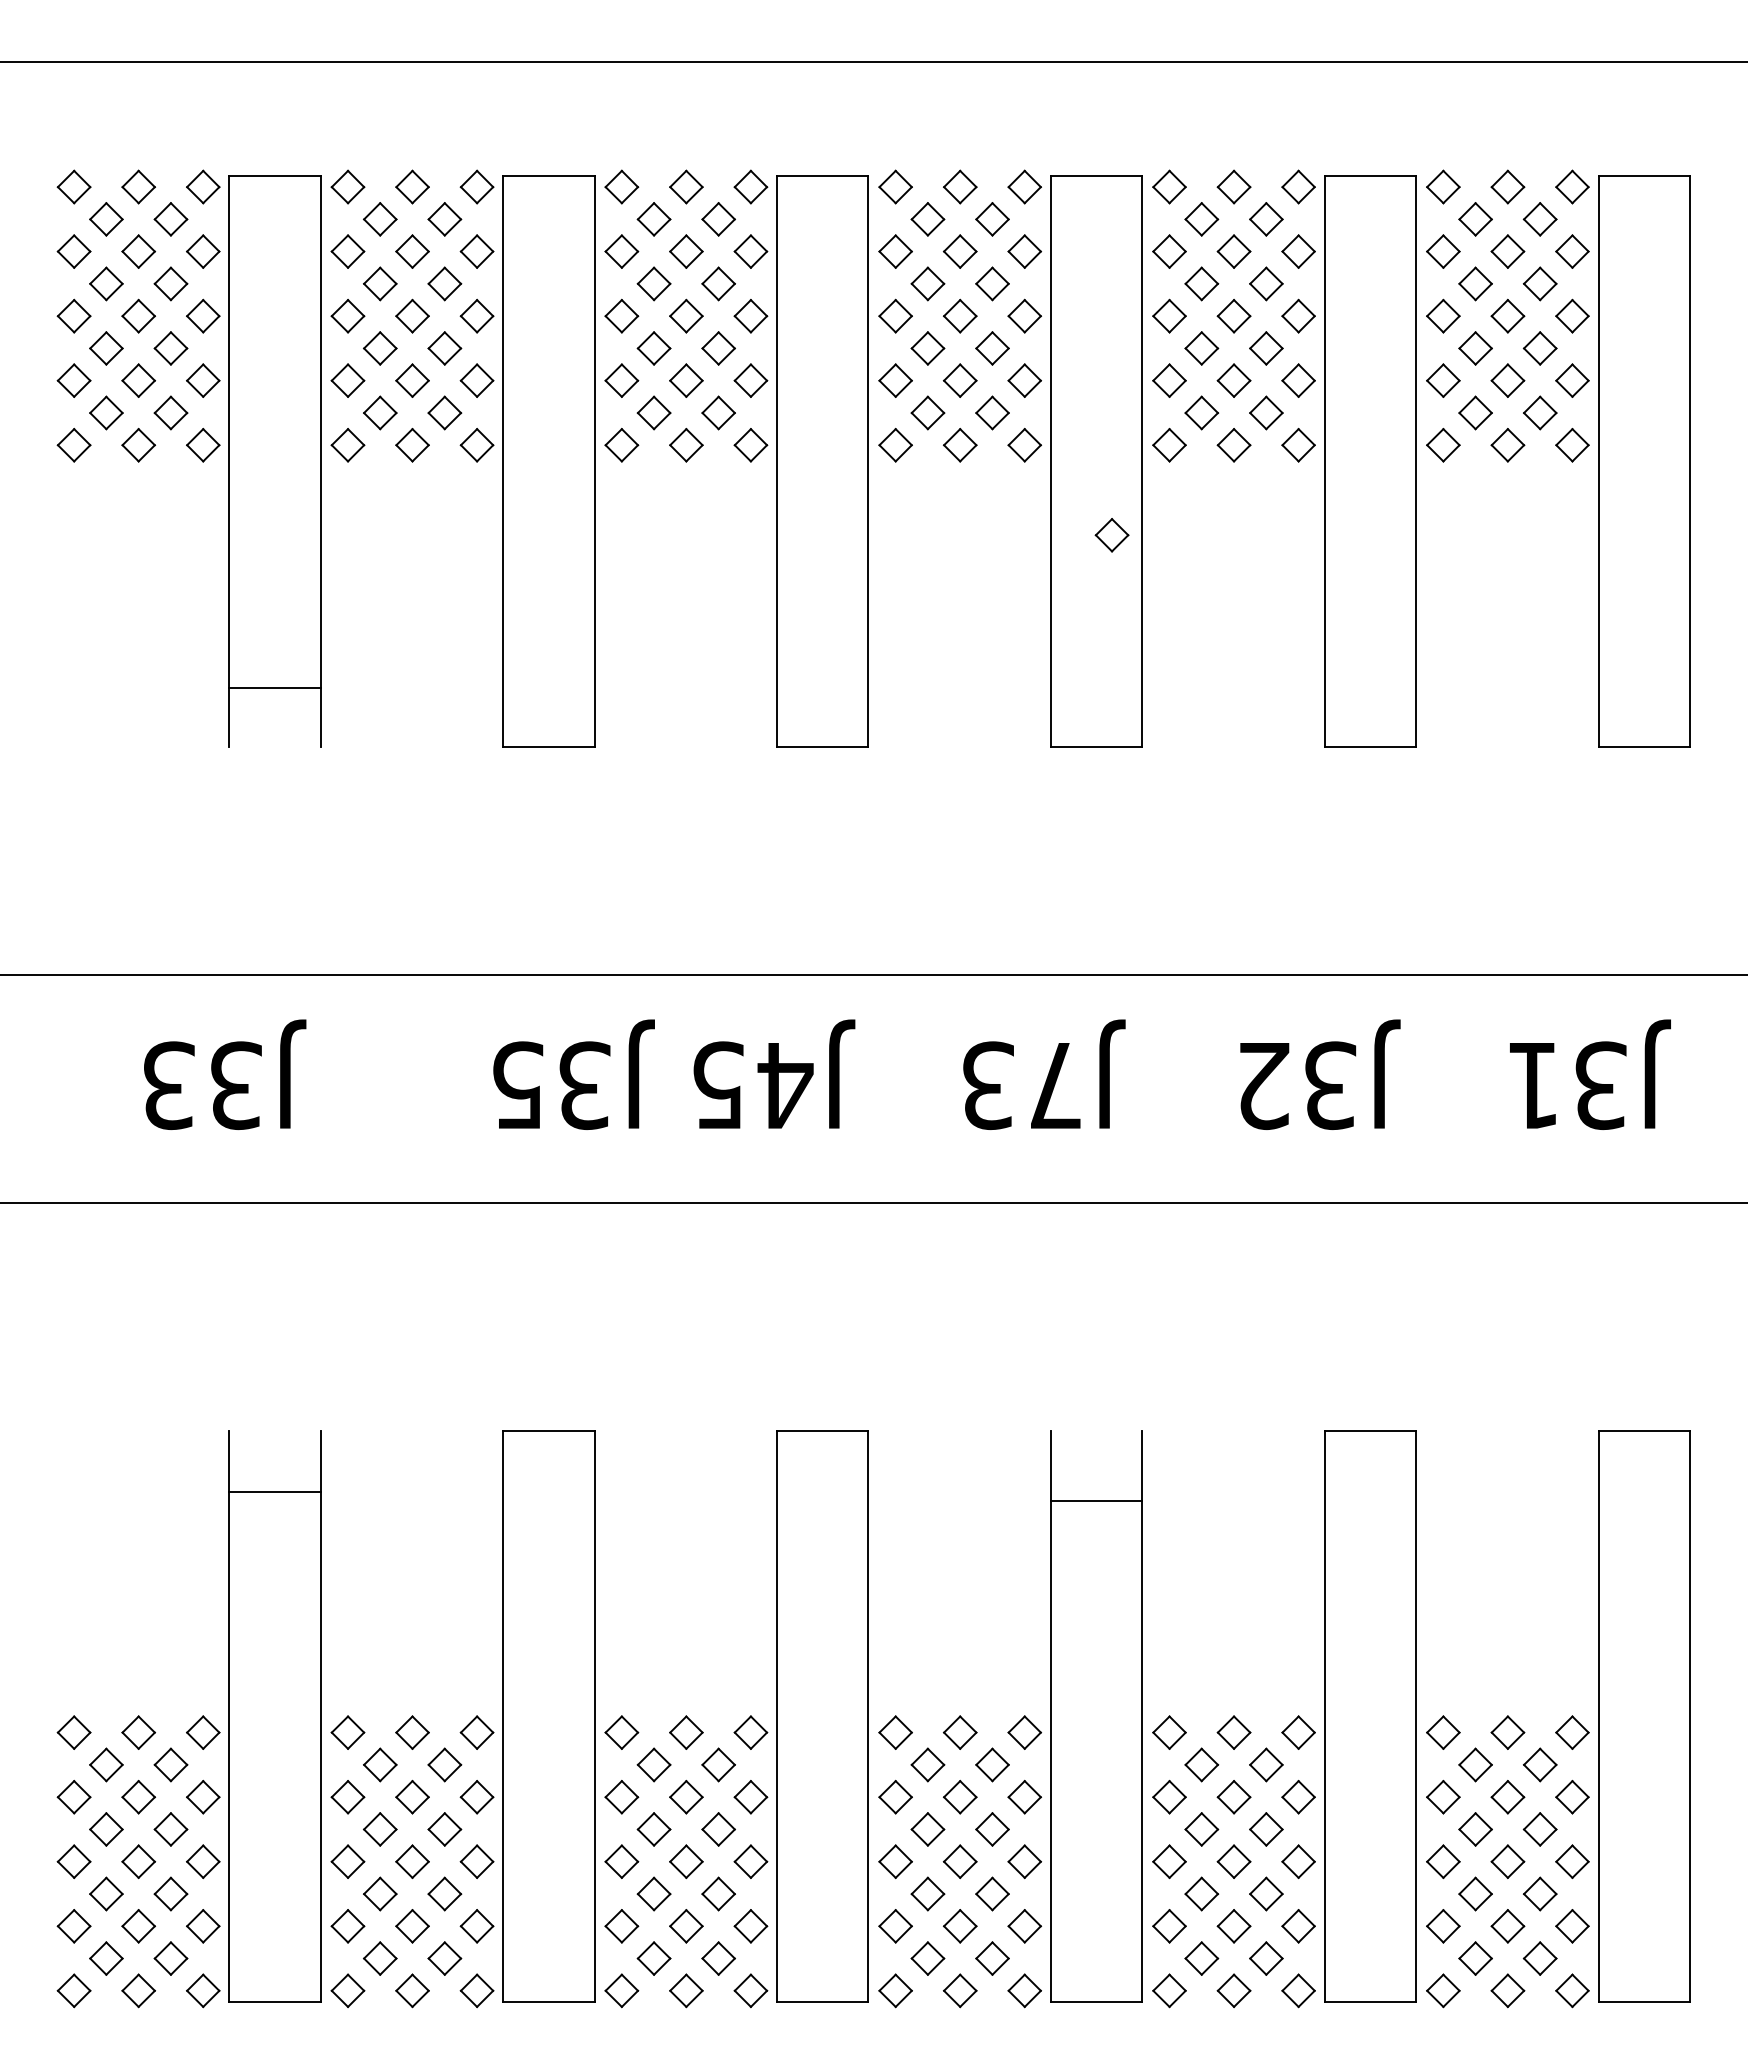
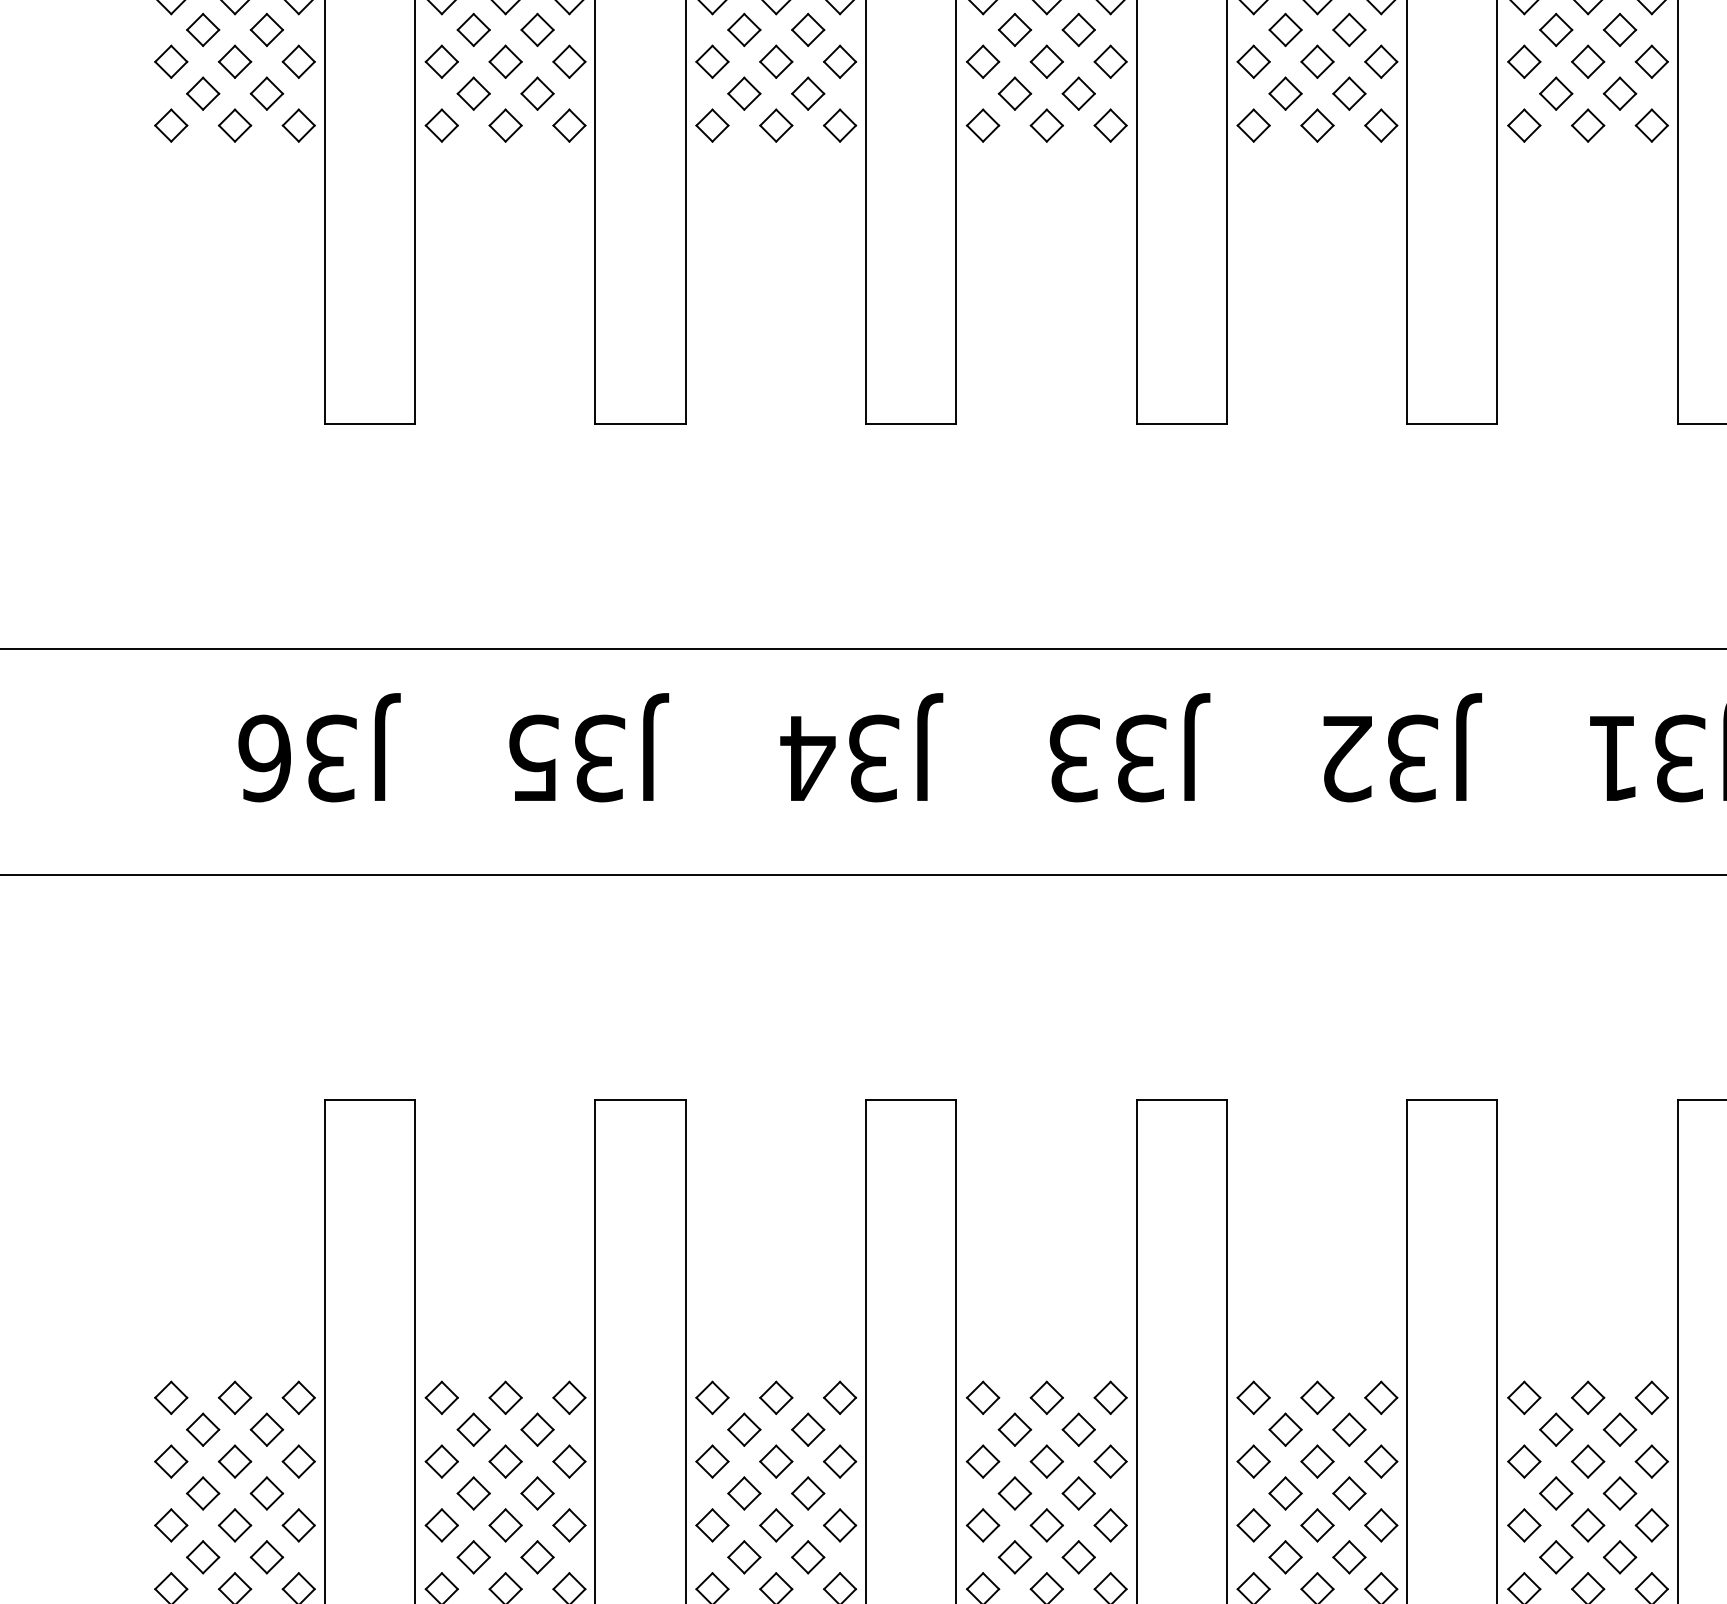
part: (1111, 535) -> (1196, 214), removed
line: (274, 687) -> (369, 423), moved
text: (573, 1074) -> (588, 747), moved
text: (168, 1085) -> (264, 758), J33 -> J36
text: (751, 1085) -> (840, 758), J45 -> J34
text: (1055, 1085) -> (1141, 758), J73 -> J33
line: (274, 1492) -> (369, 1100), moved
line: (1096, 1501) -> (1181, 1100), moved

